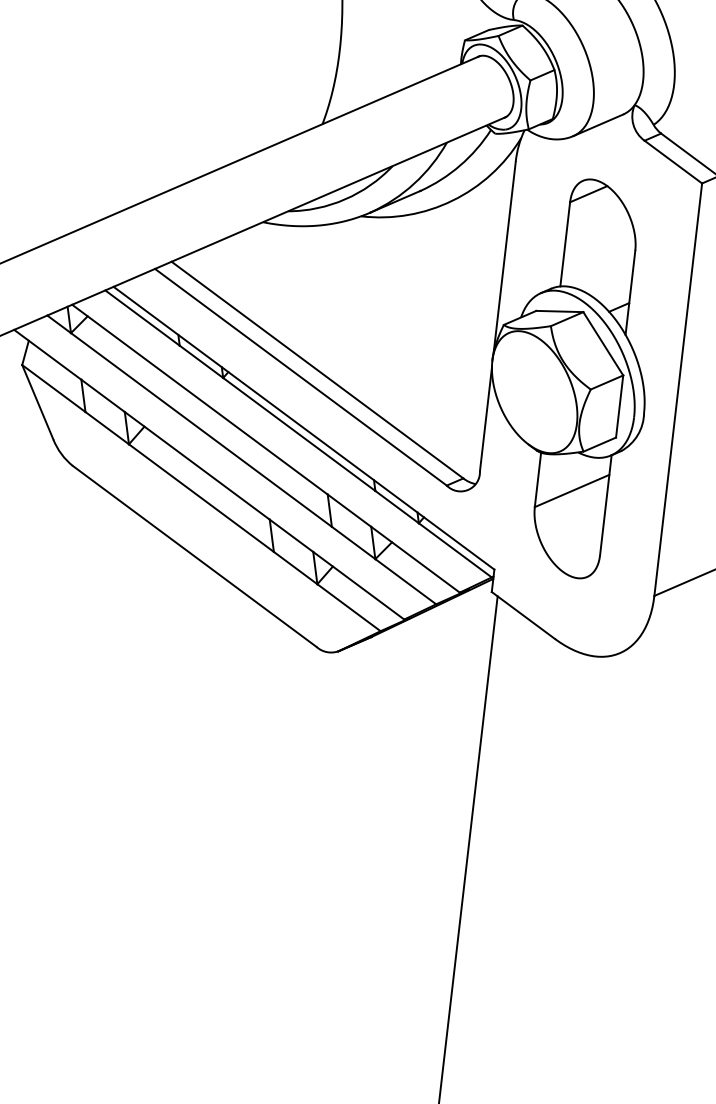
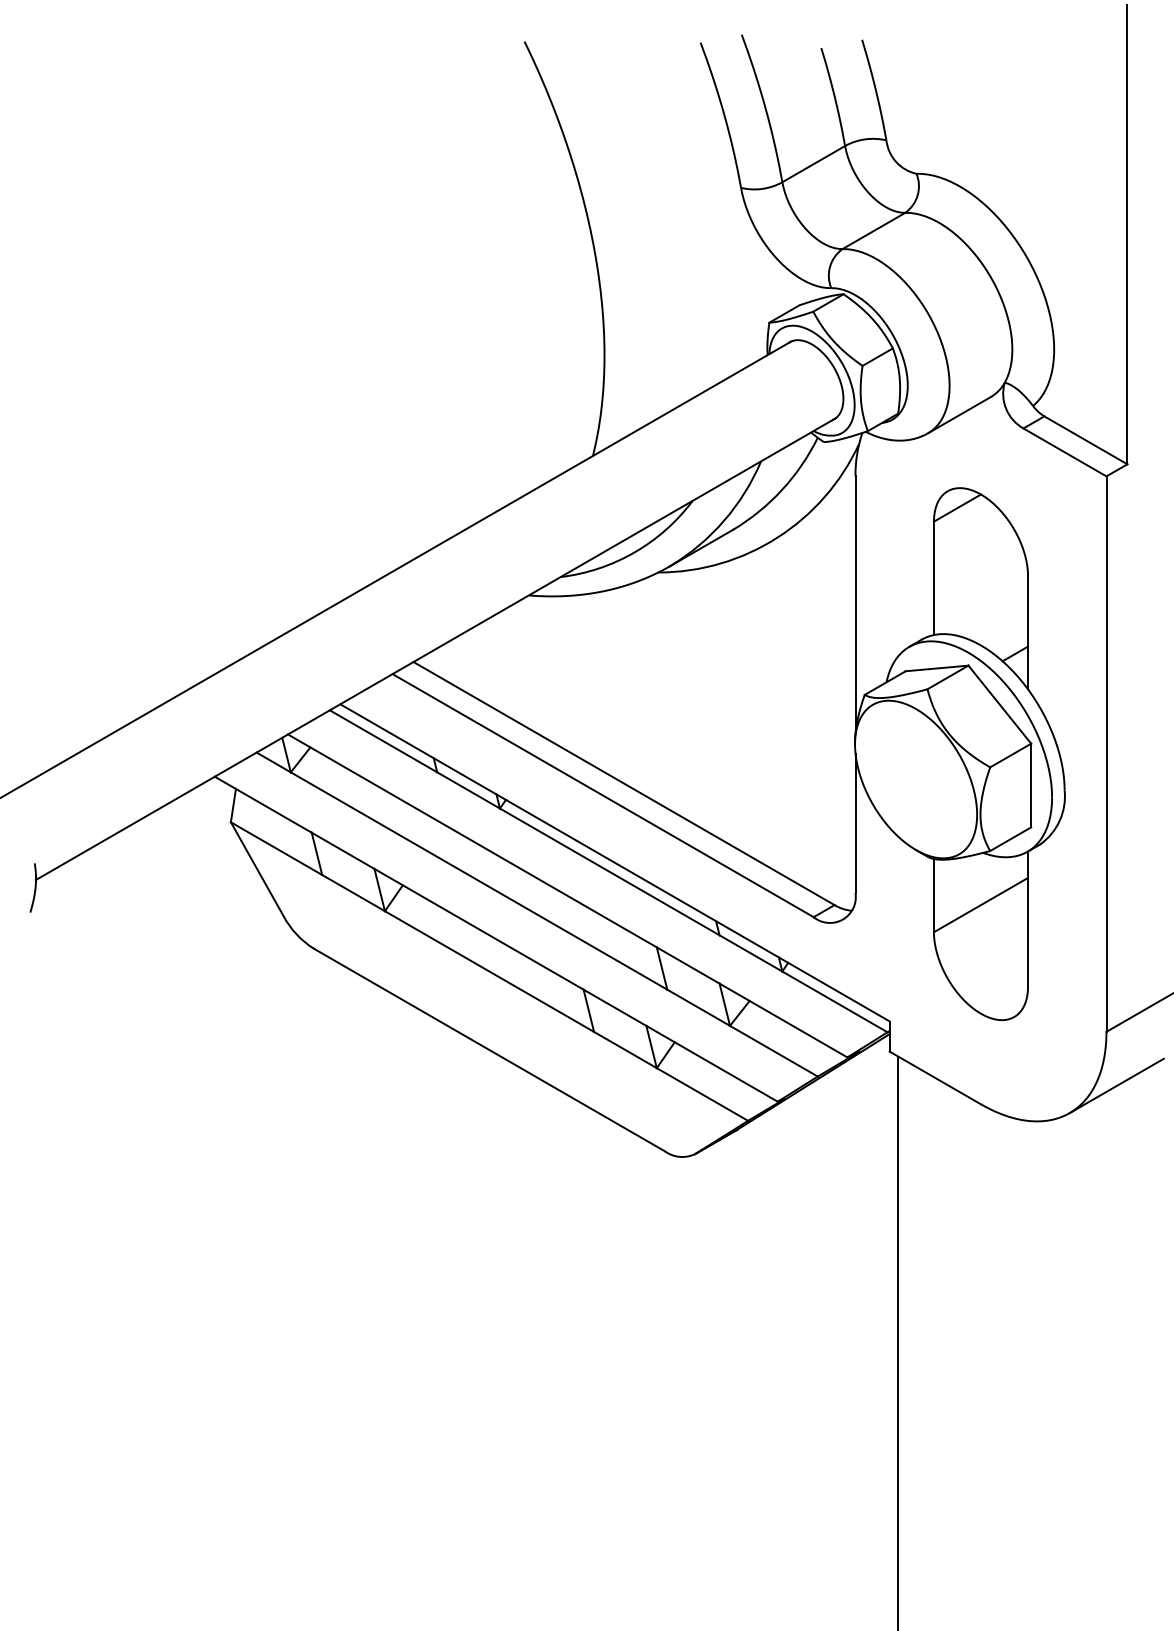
line: (657, 636) -> (1116, 1085), added

